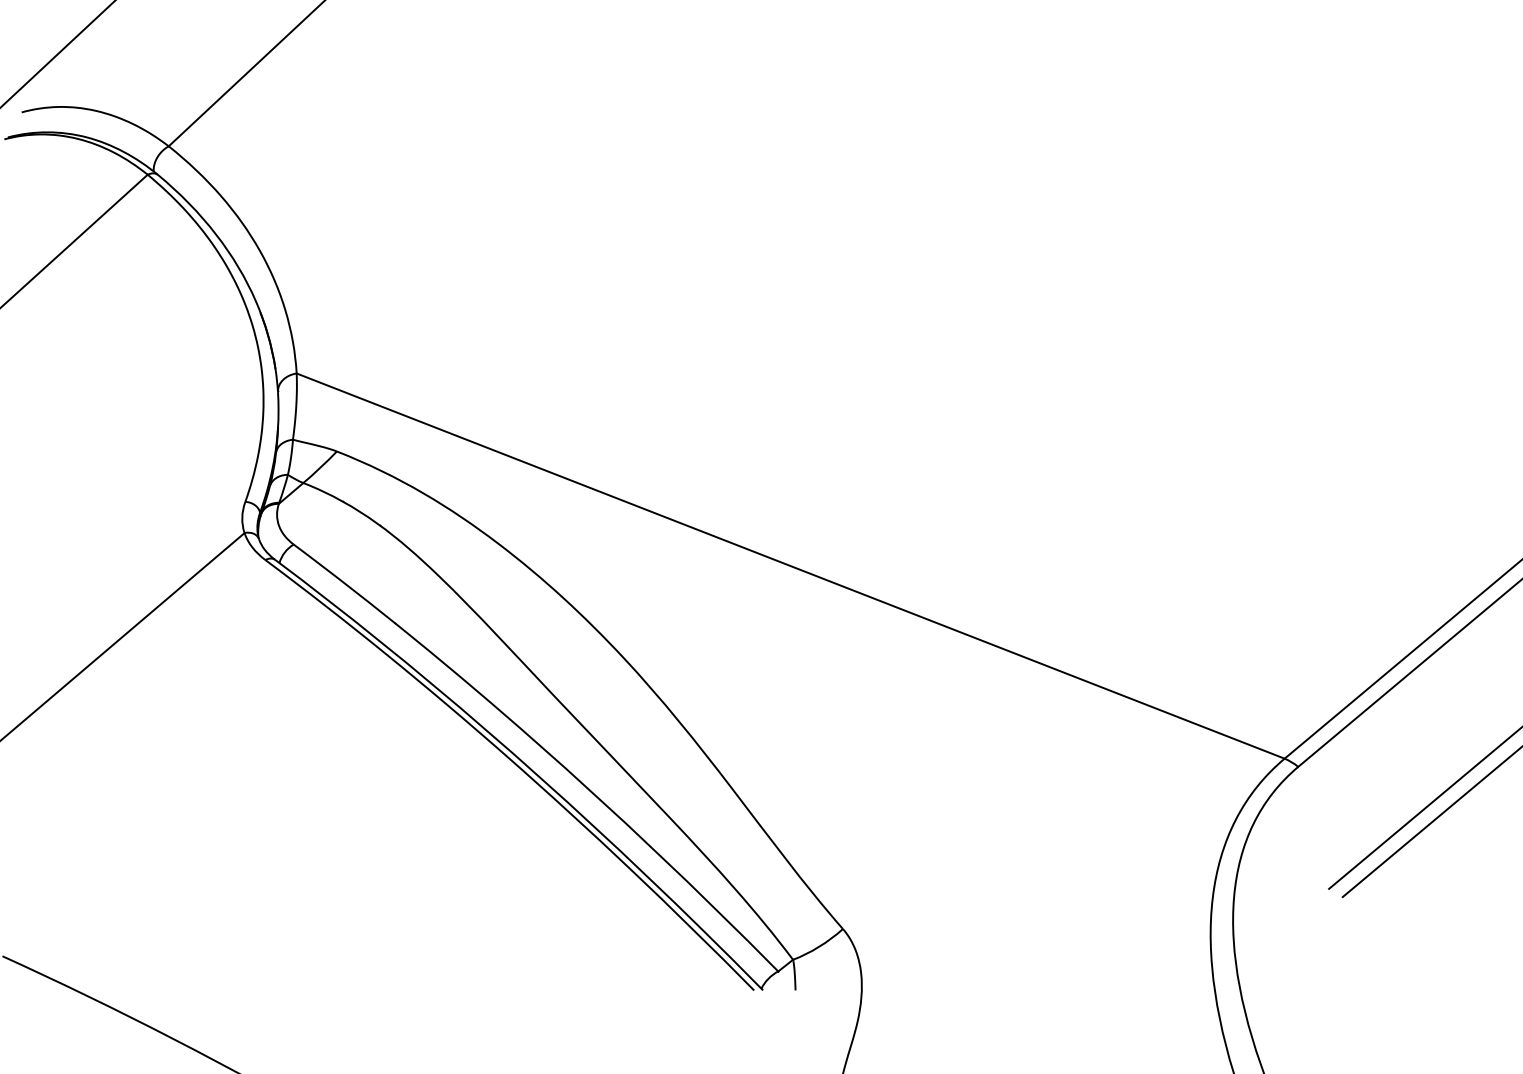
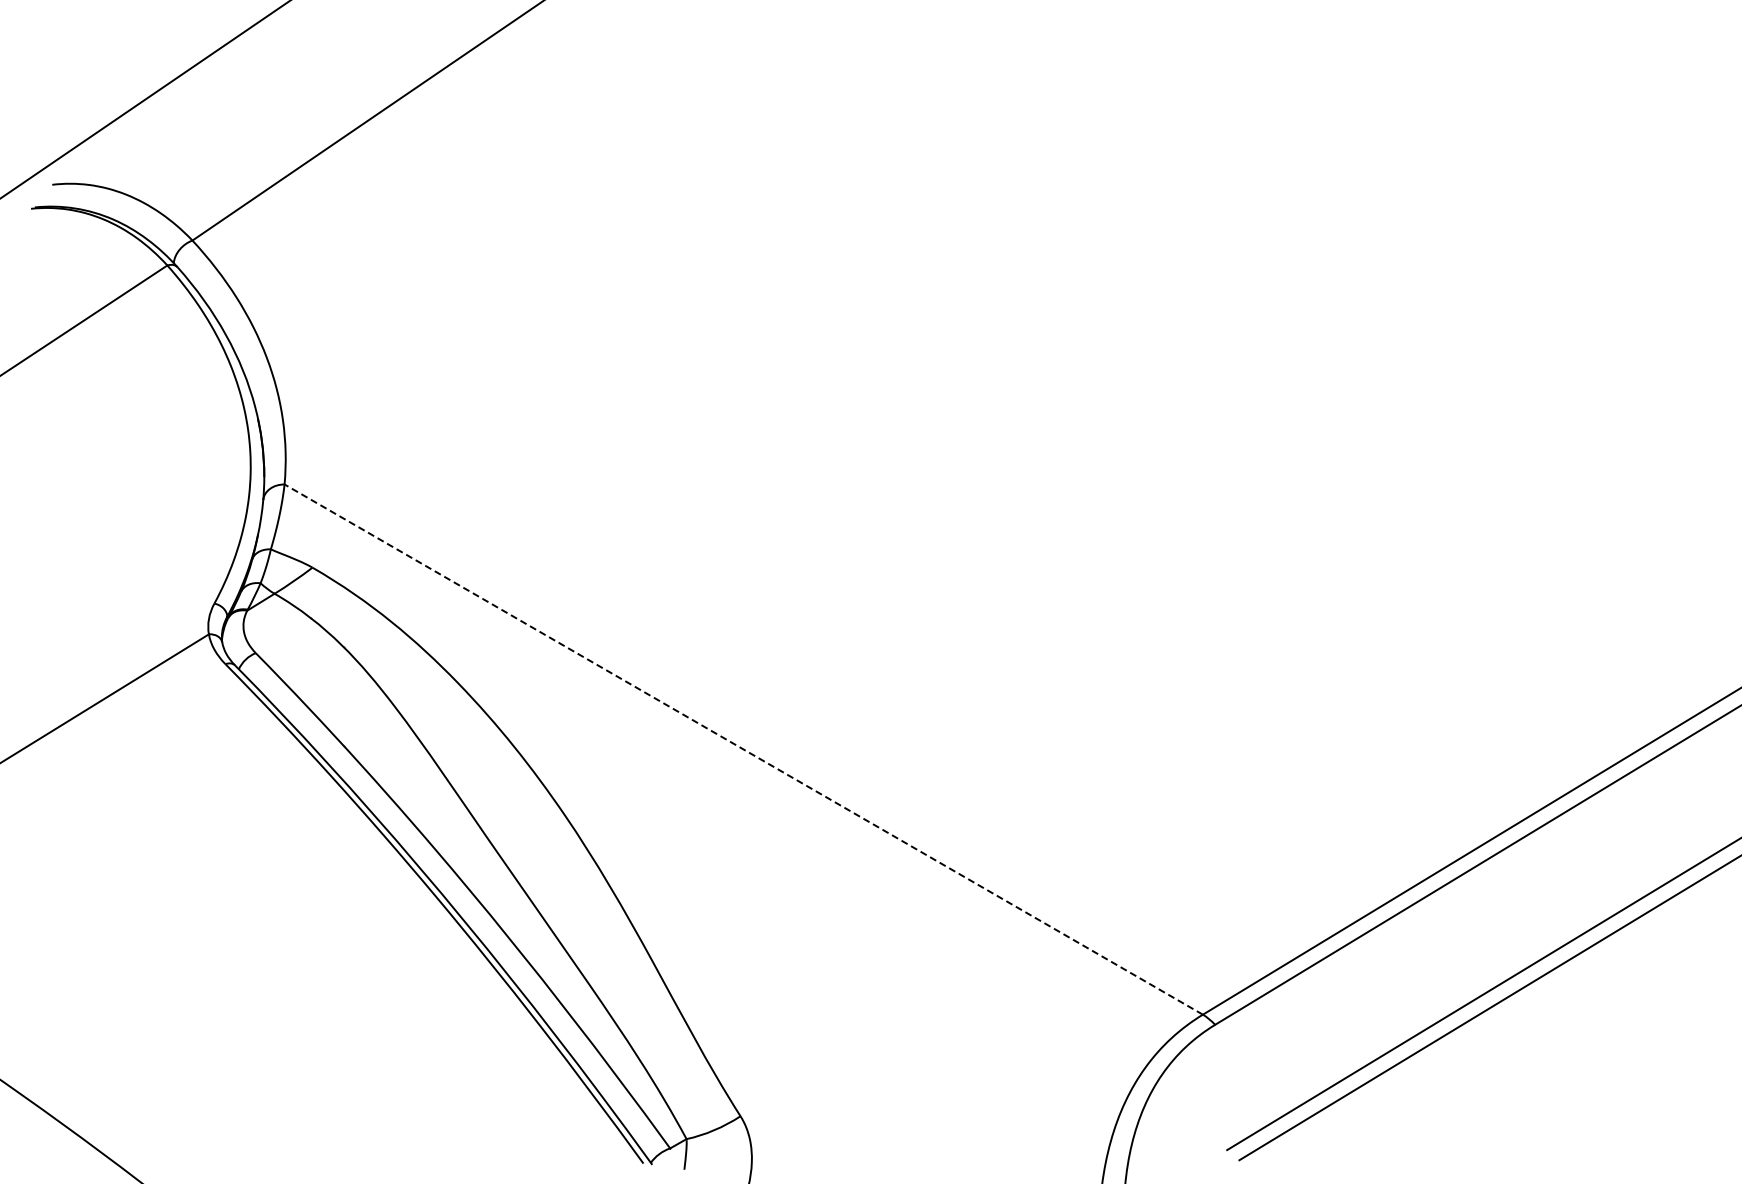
line: (790, 566) -> (743, 749), solid -> dashed

